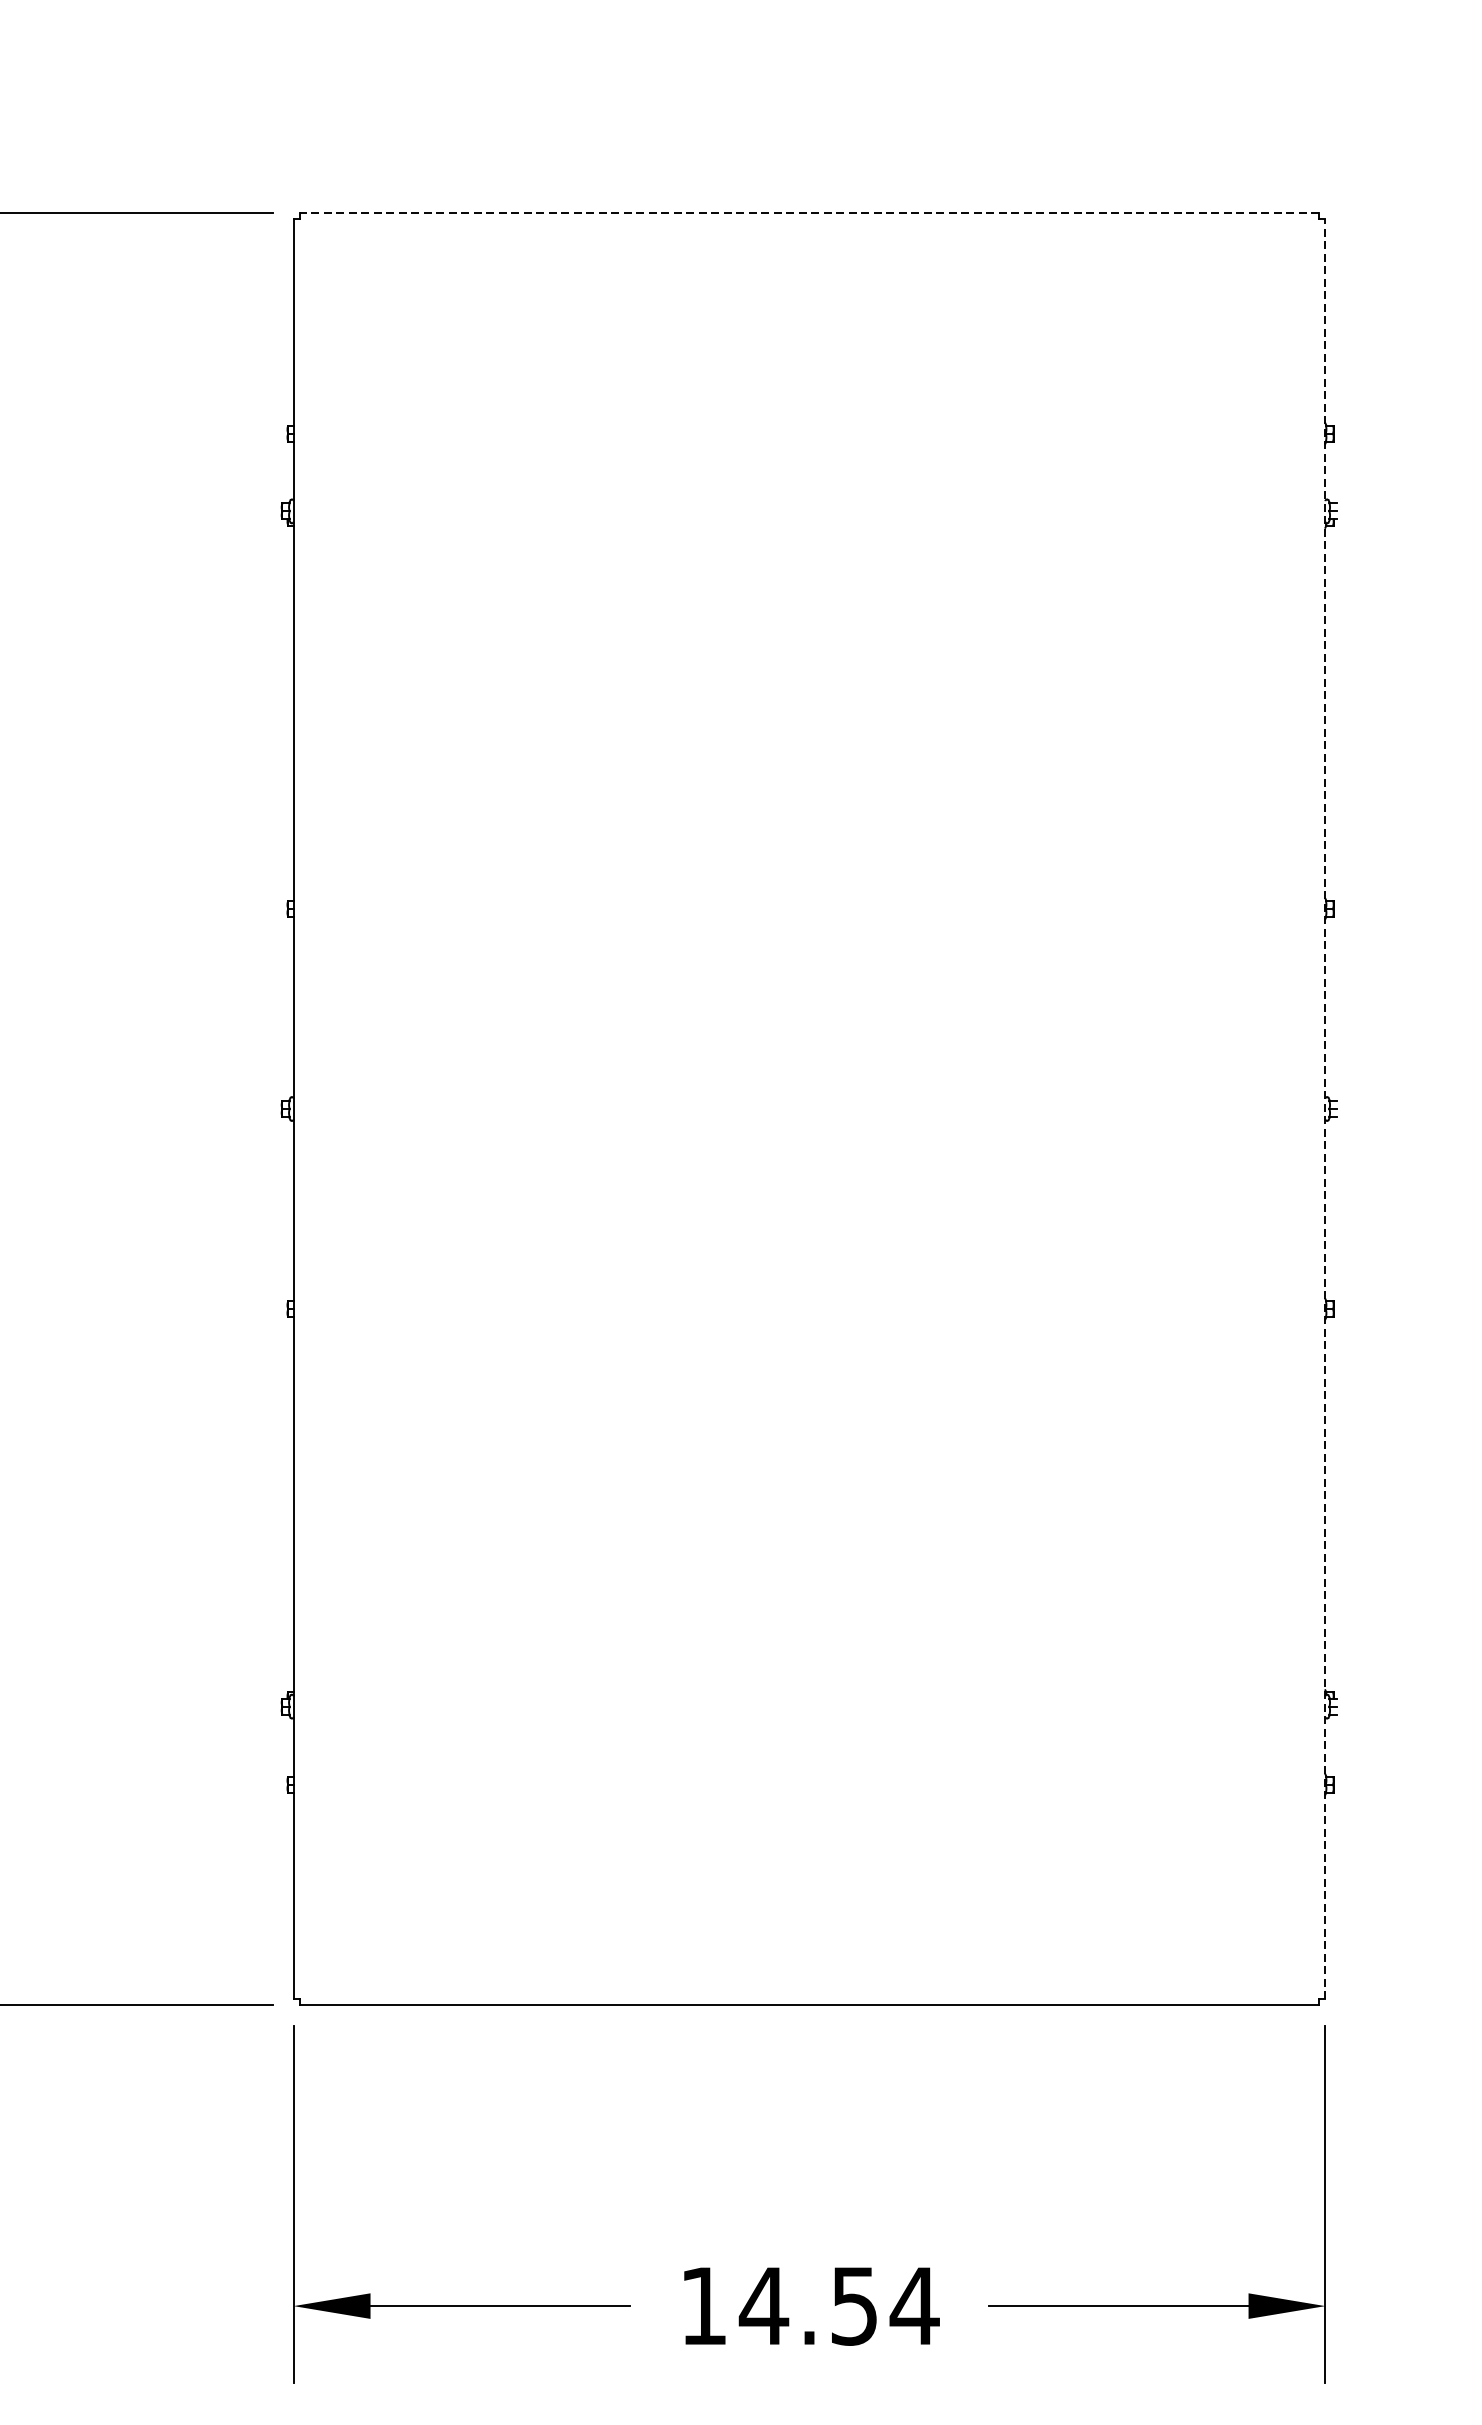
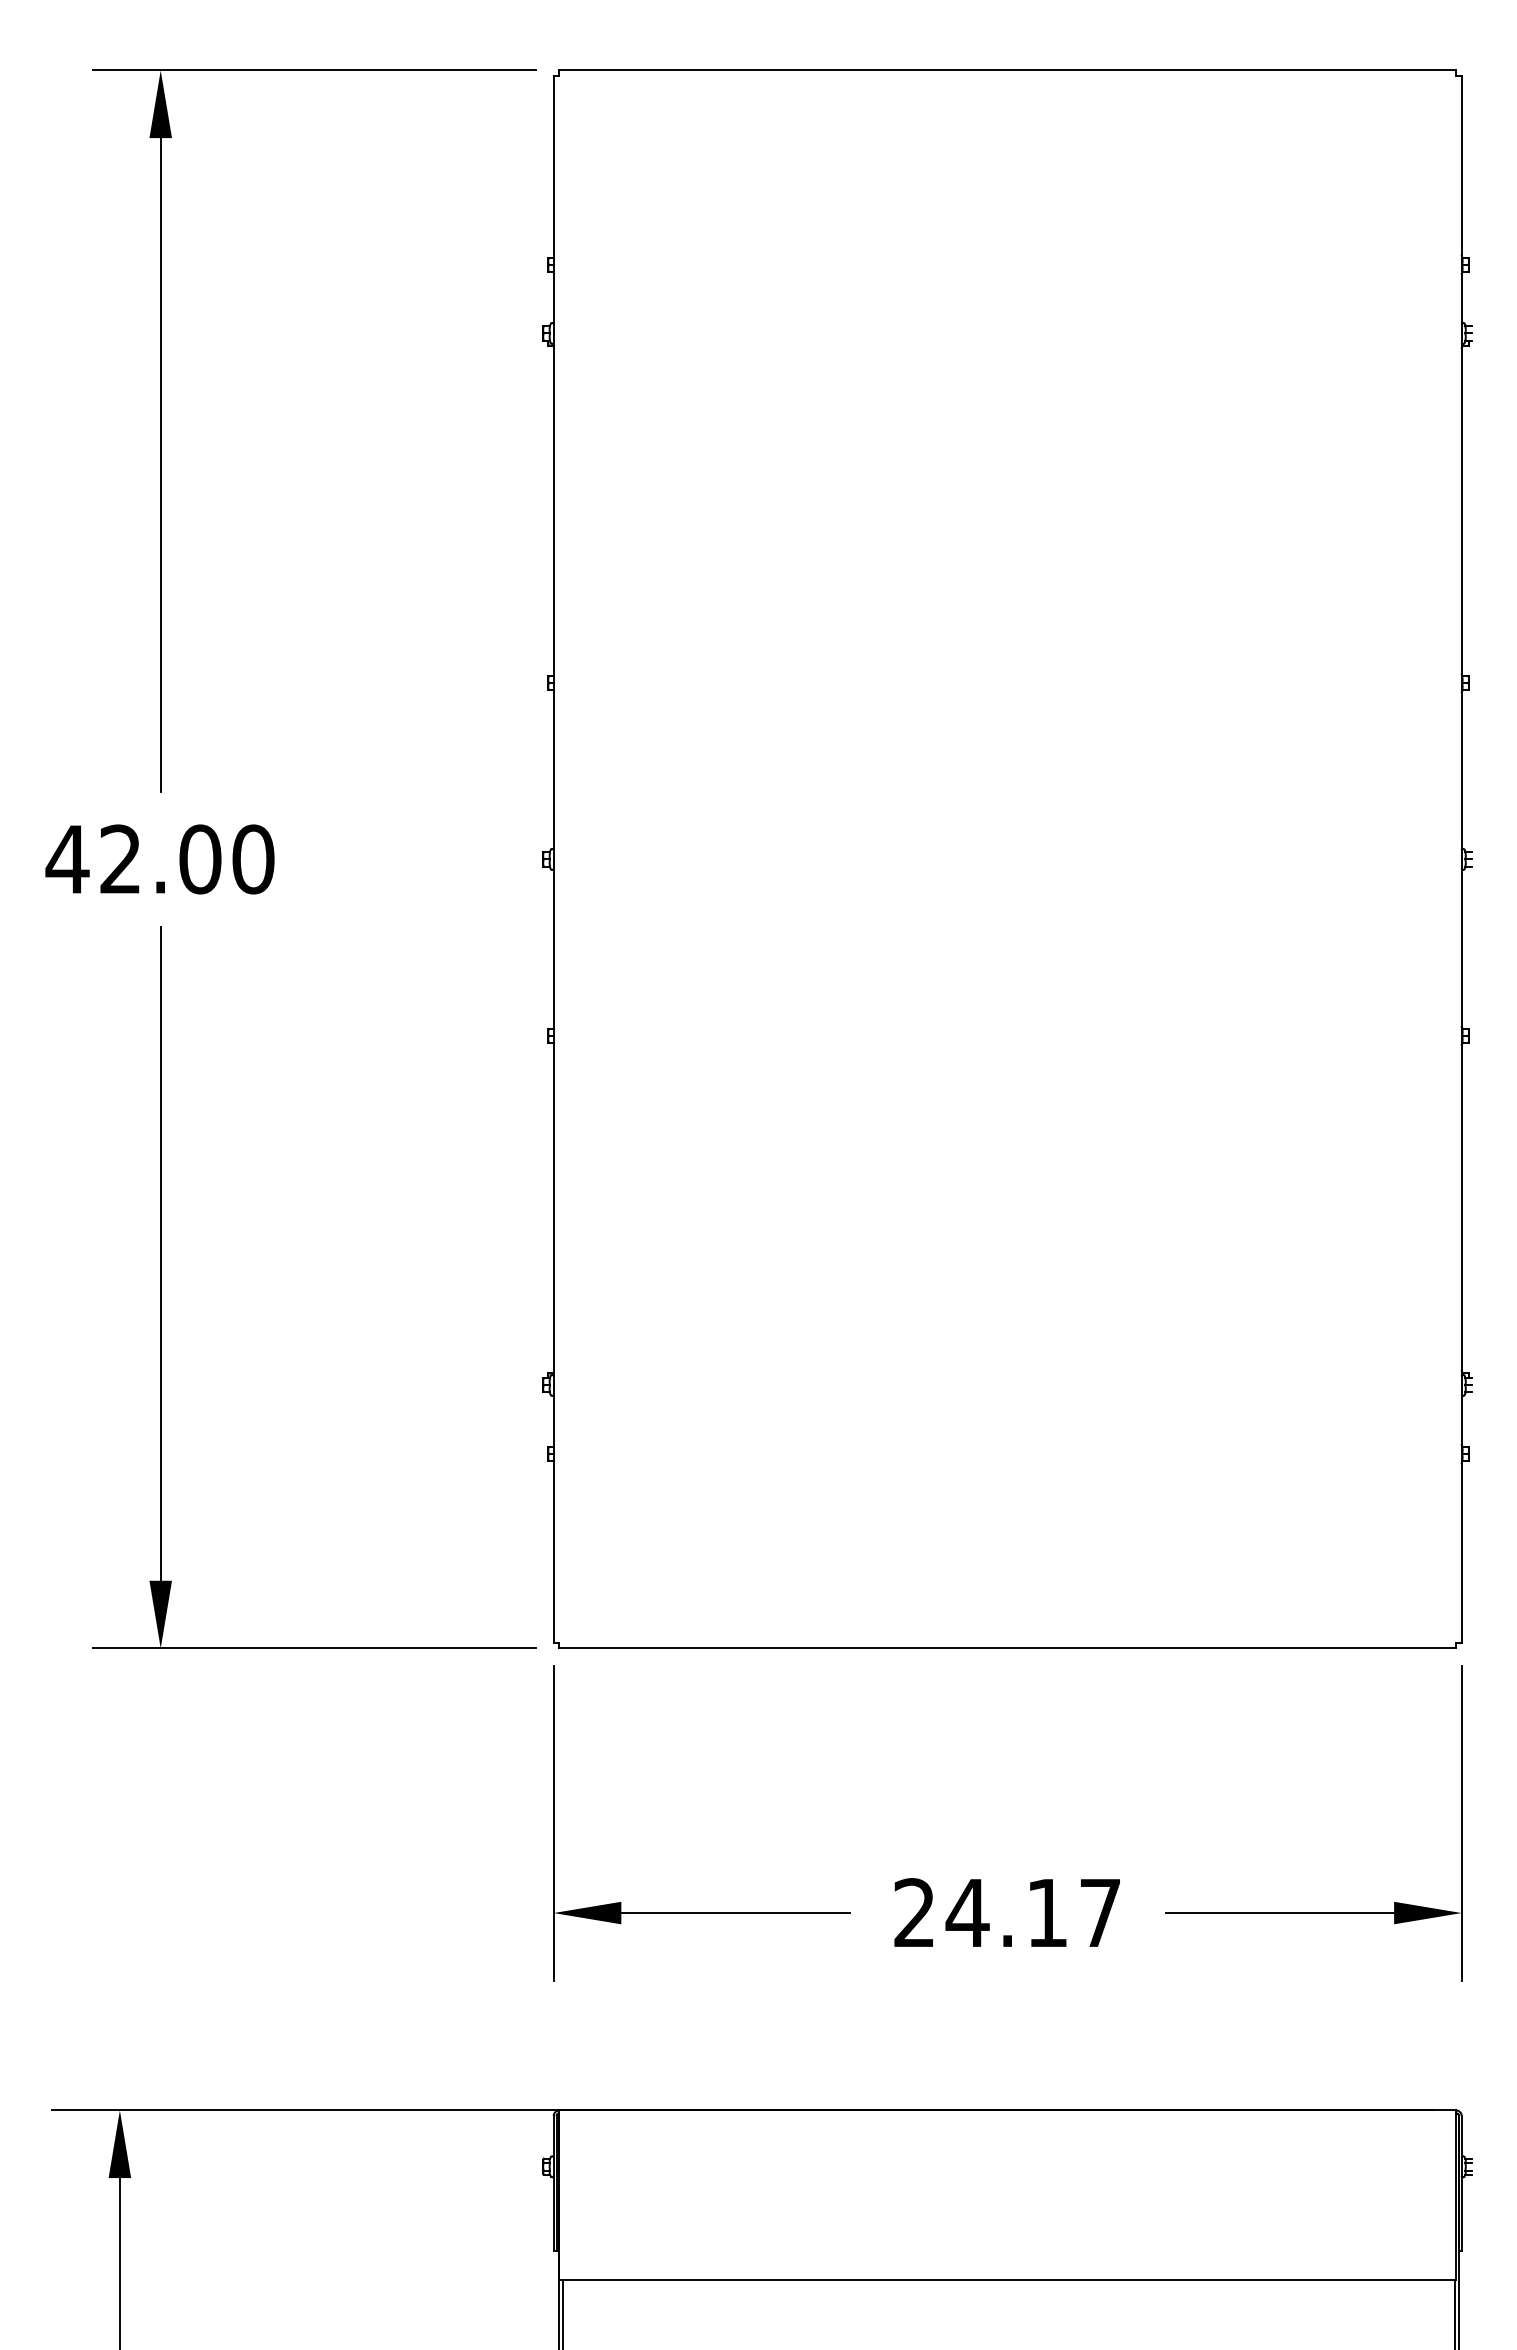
line: (809, 212) -> (1007, 70), dashed -> solid
line: (1325, 1107) -> (1461, 858), dashed -> solid
text: (810, 2306) -> (1008, 1913), 14.54 -> 24.17

